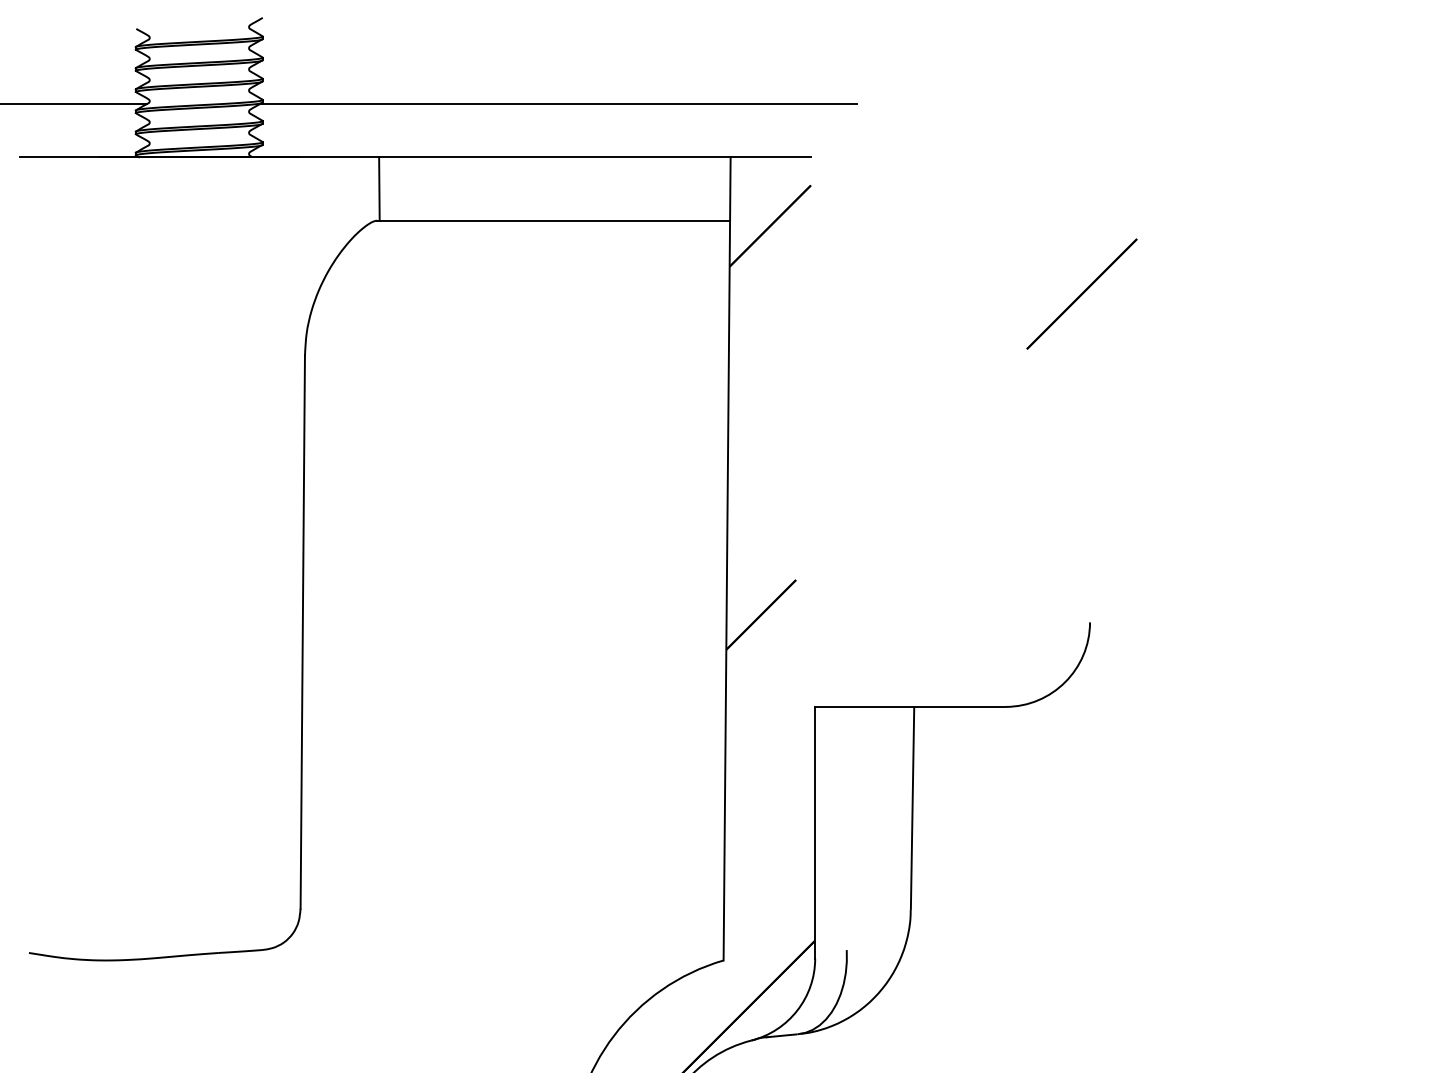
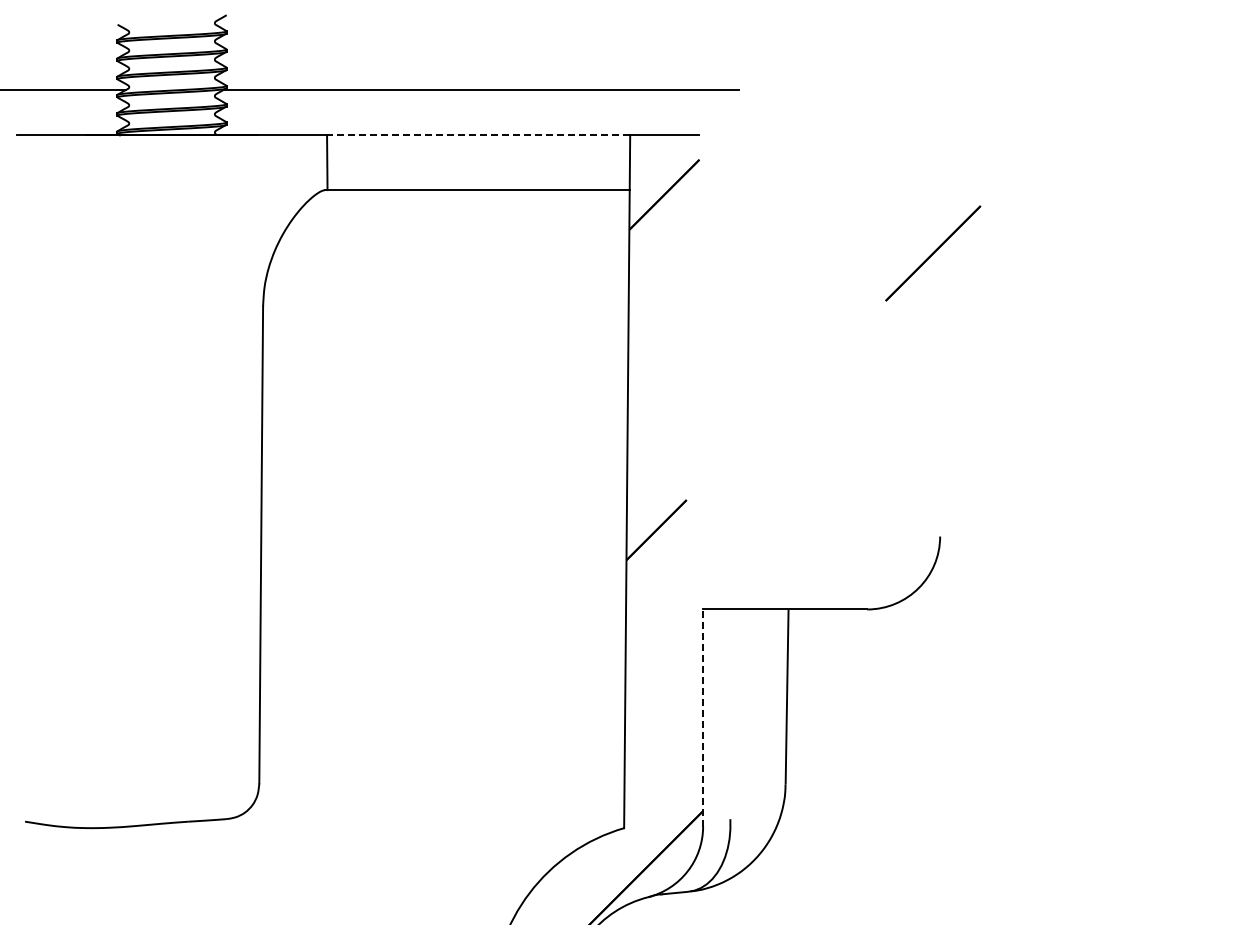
line: (554, 157) -> (478, 135), solid -> dashed
line: (815, 833) -> (703, 718), solid -> dashed

